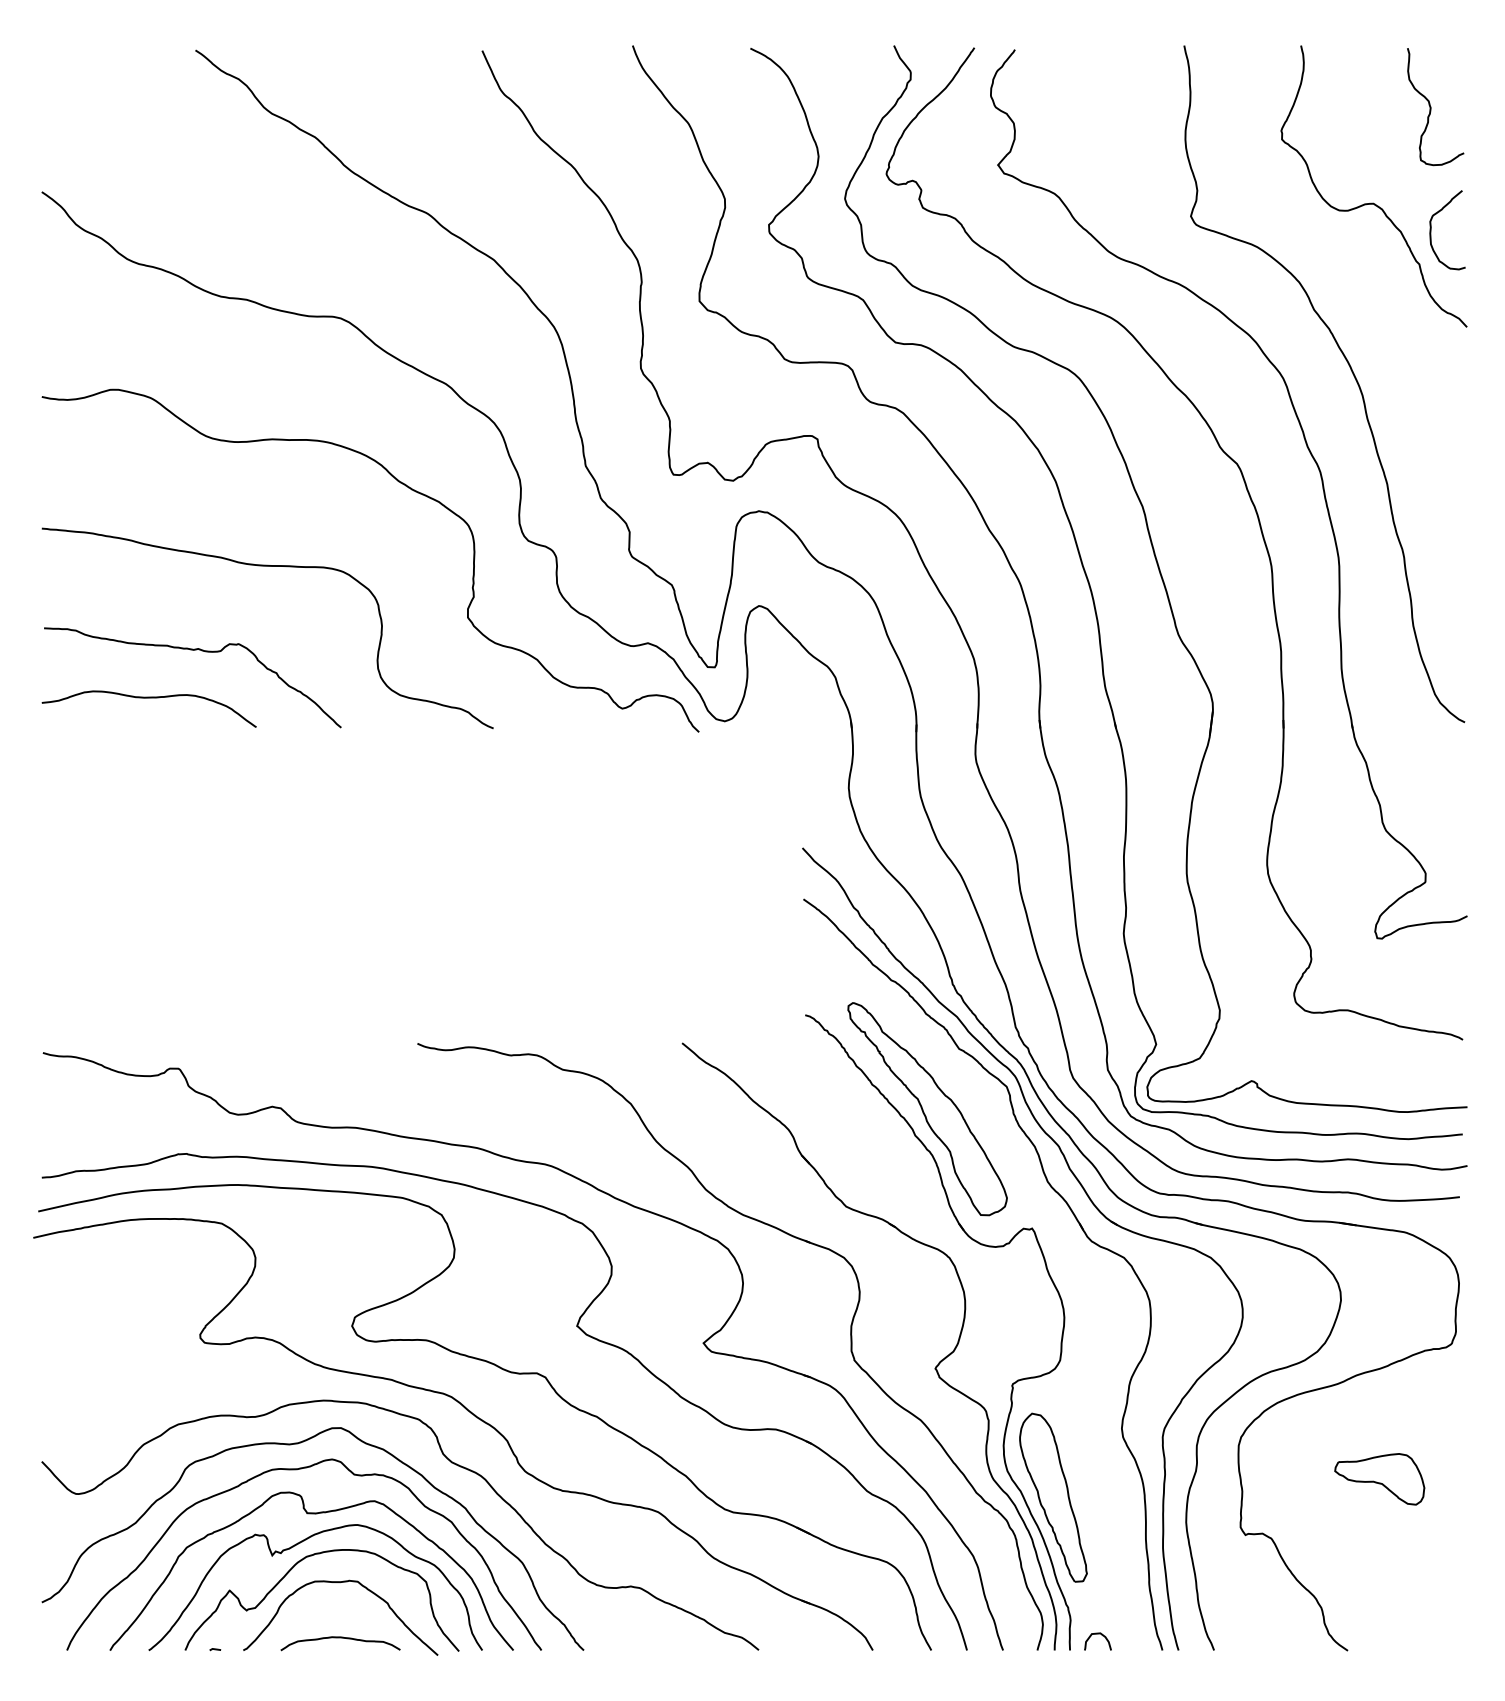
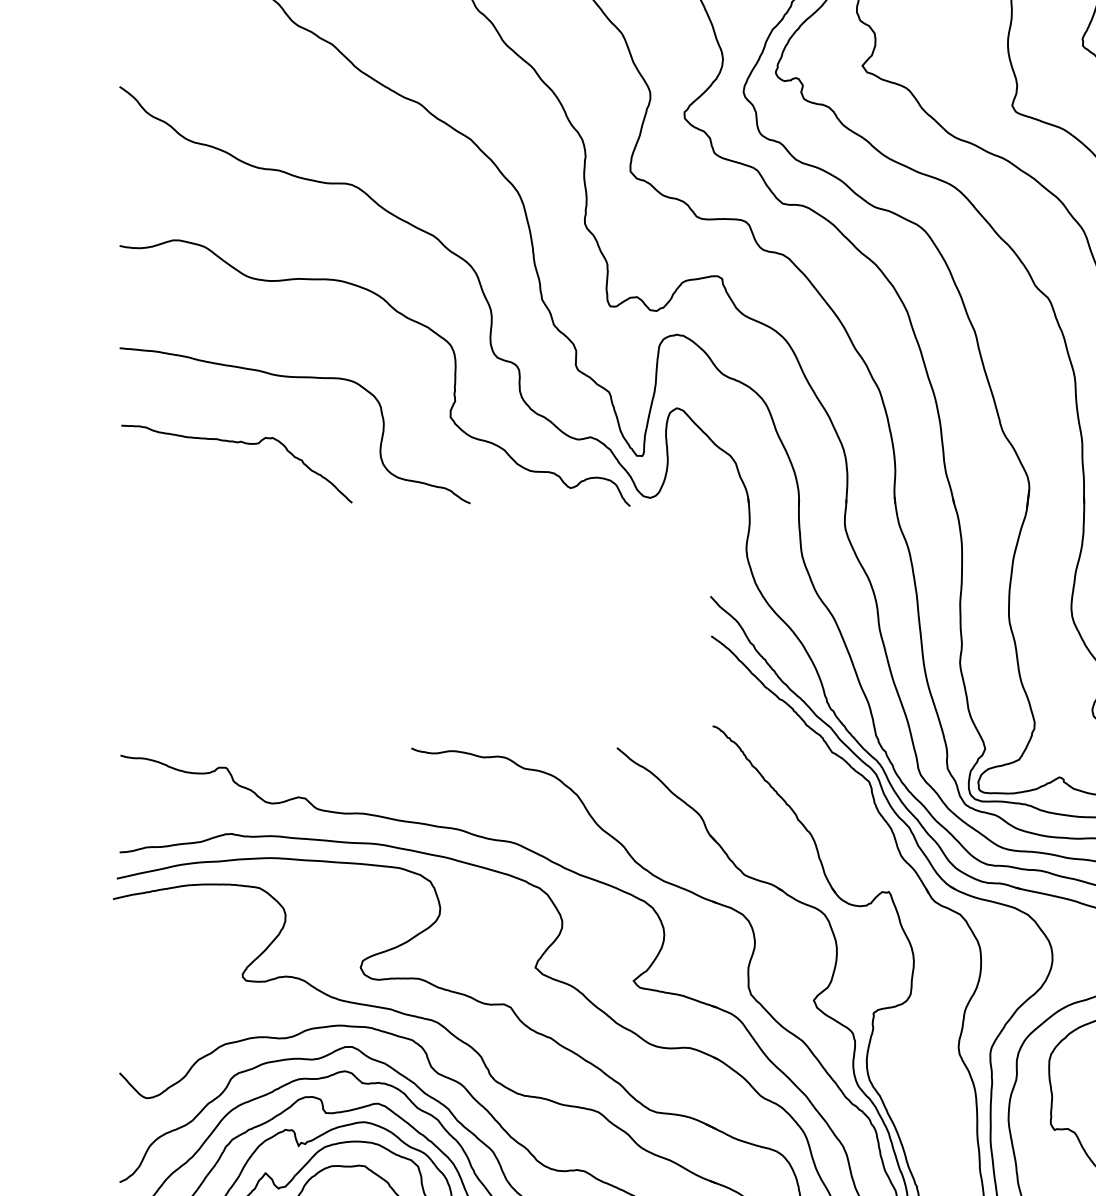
curve: (148, 698) -> (202, 480), removed
part: (927, 1109) -> (807, 799), removed
part: (1053, 1497) -> (905, 1100), removed

